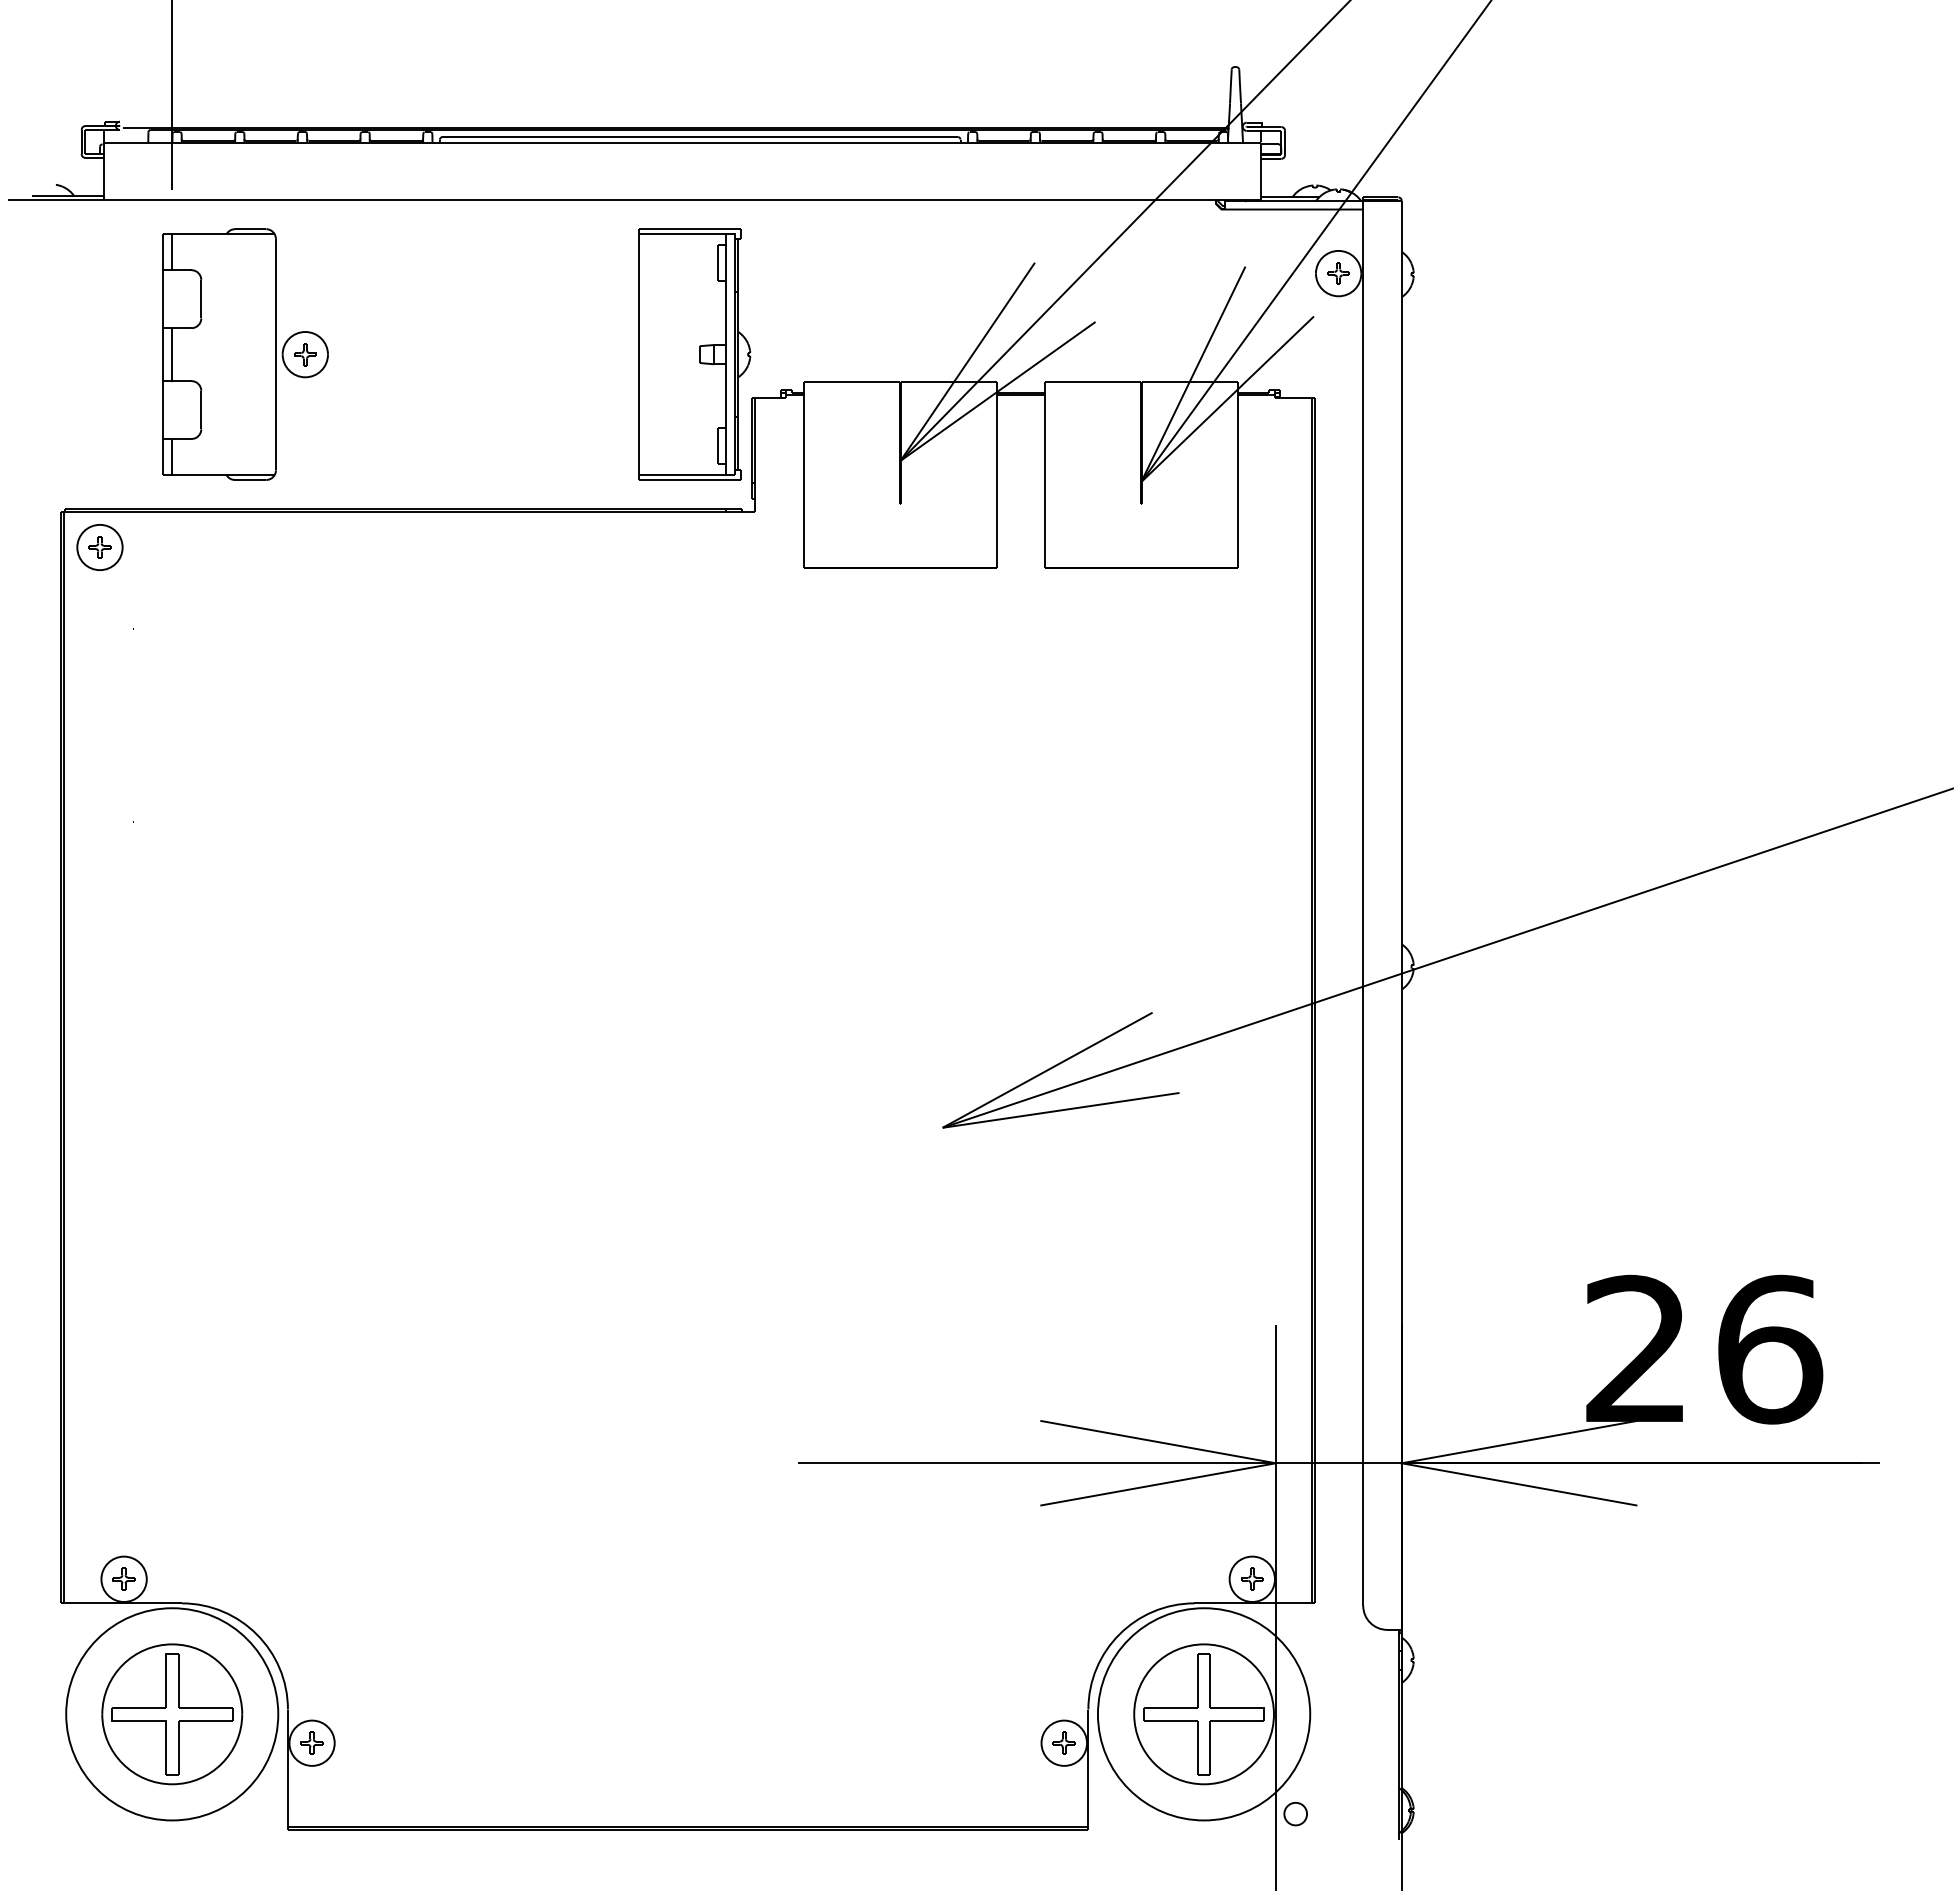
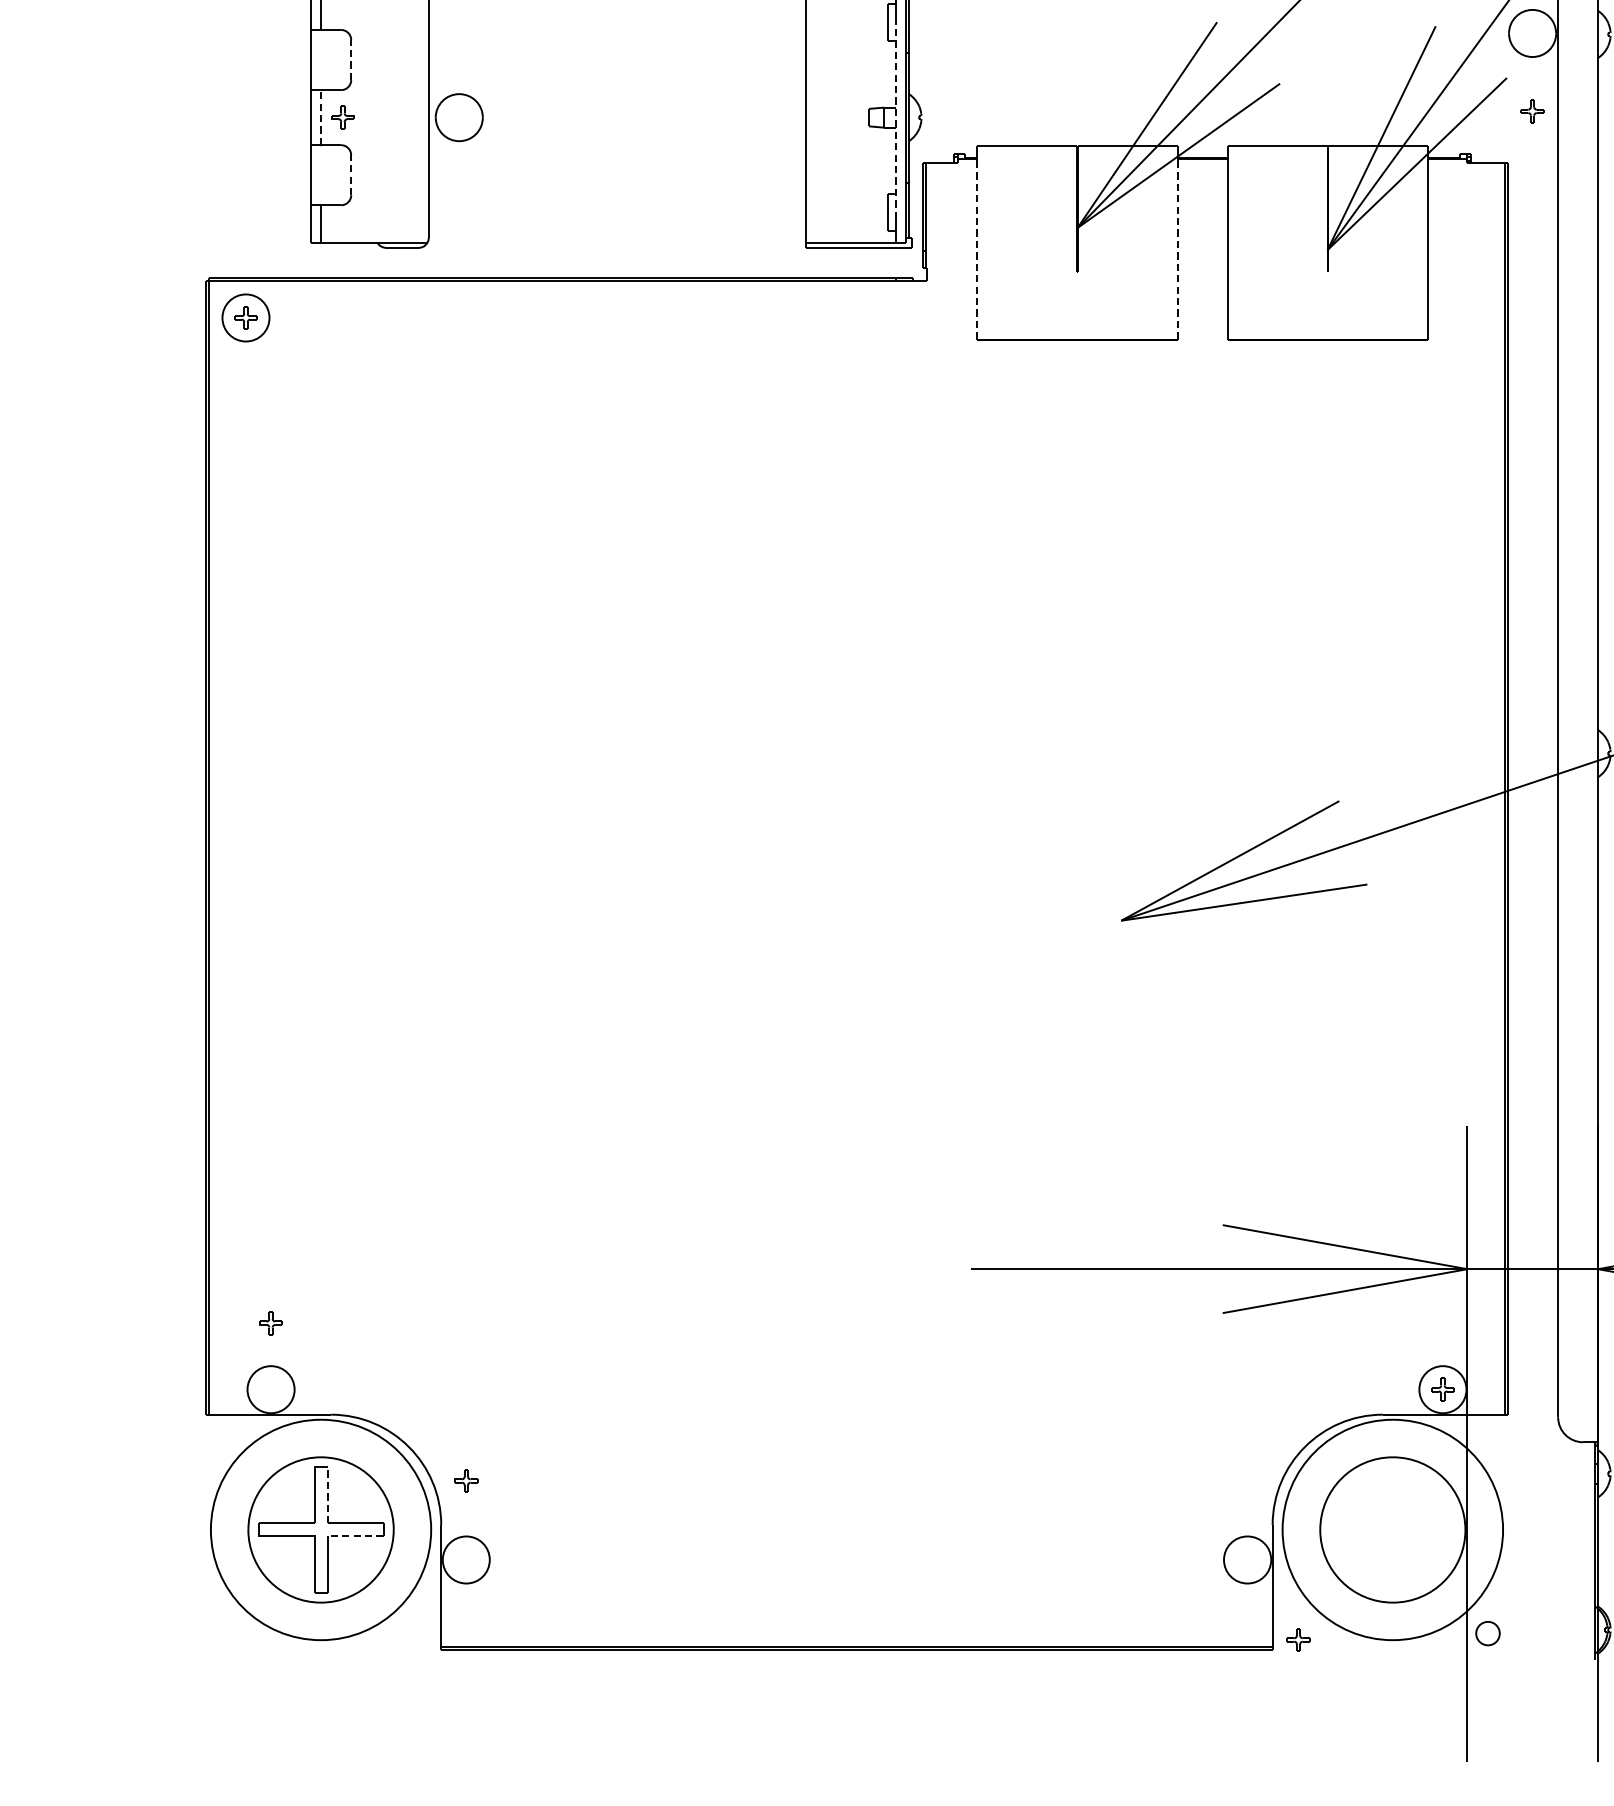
part: (1338, 273) -> (1532, 111), moved
line: (201, 298) -> (351, 59), solid -> dashed
line: (172, 354) -> (321, 117), solid -> dashed
part: (305, 354) -> (343, 117), moved
line: (725, 355) -> (895, 118), solid -> dashed
line: (201, 409) -> (351, 174), solid -> dashed
line: (804, 482) -> (977, 250), solid -> dashed
line: (996, 482) -> (1177, 250), solid -> dashed
part: (123, 1578) -> (270, 1322), moved
line: (178, 1681) -> (327, 1495), solid -> dashed
part: (1203, 1714) -> (1392, 1530), removed
line: (205, 1720) -> (355, 1536), solid -> dashed
part: (311, 1742) -> (465, 1480), moved
part: (1063, 1742) -> (1297, 1639), moved

